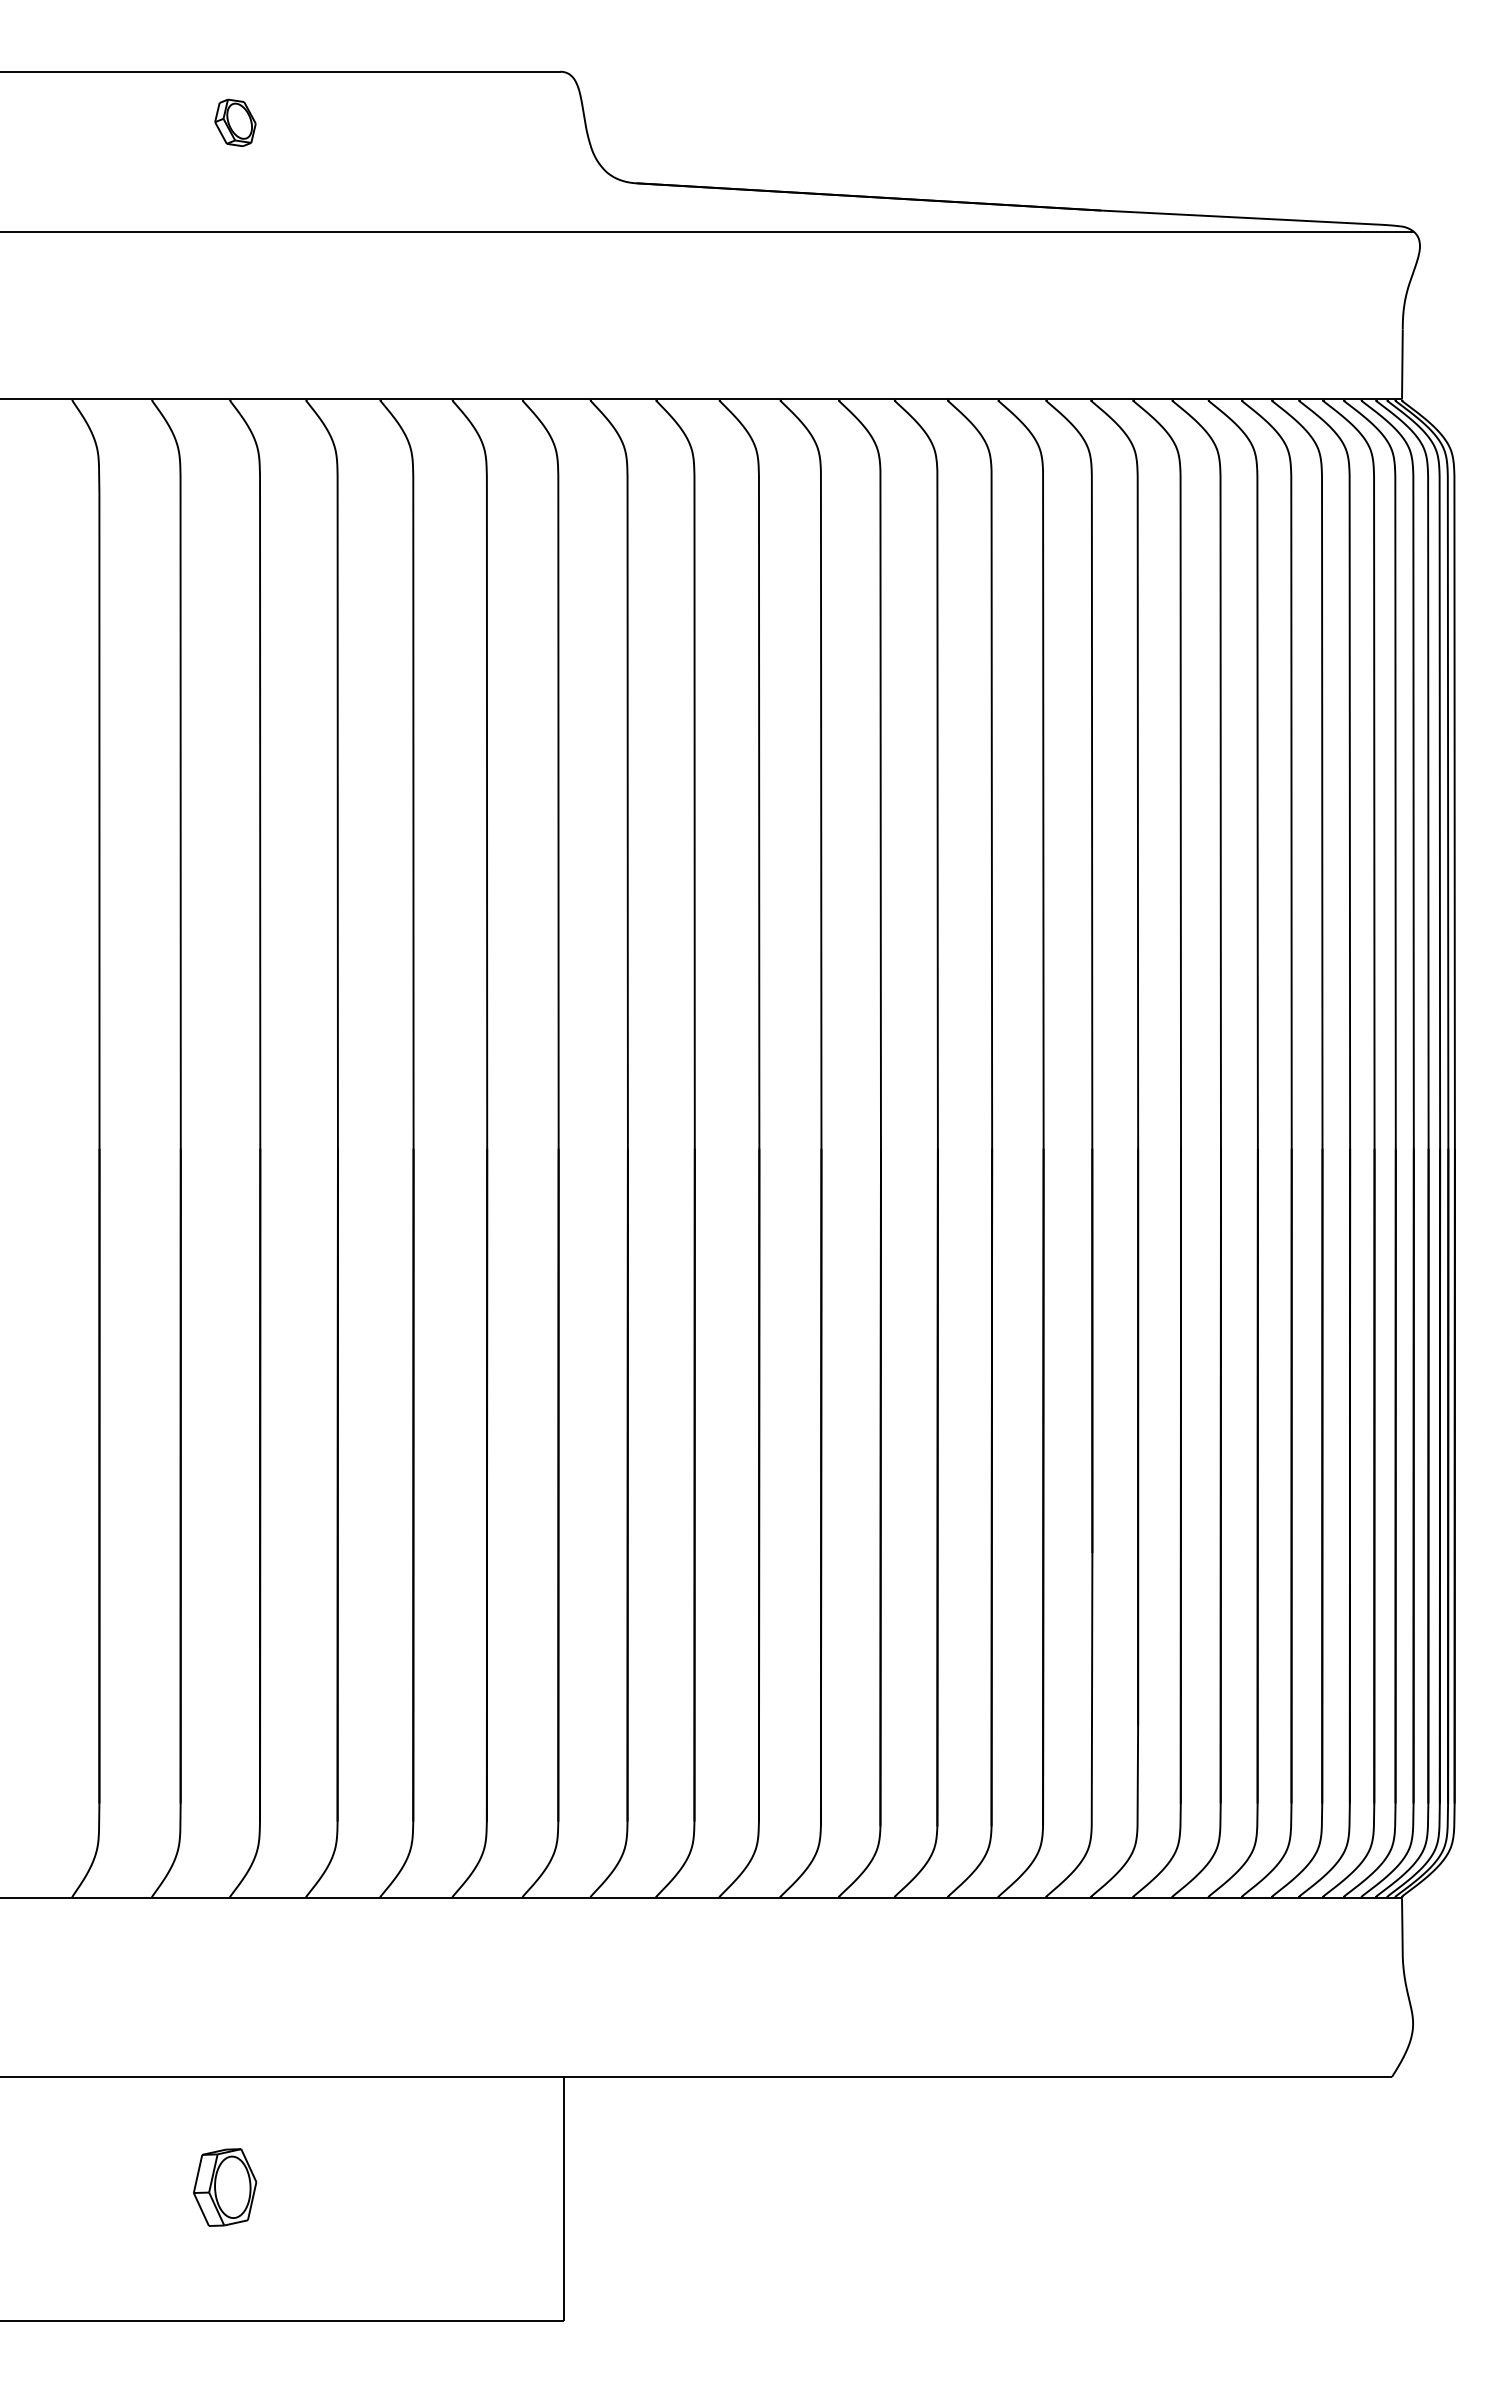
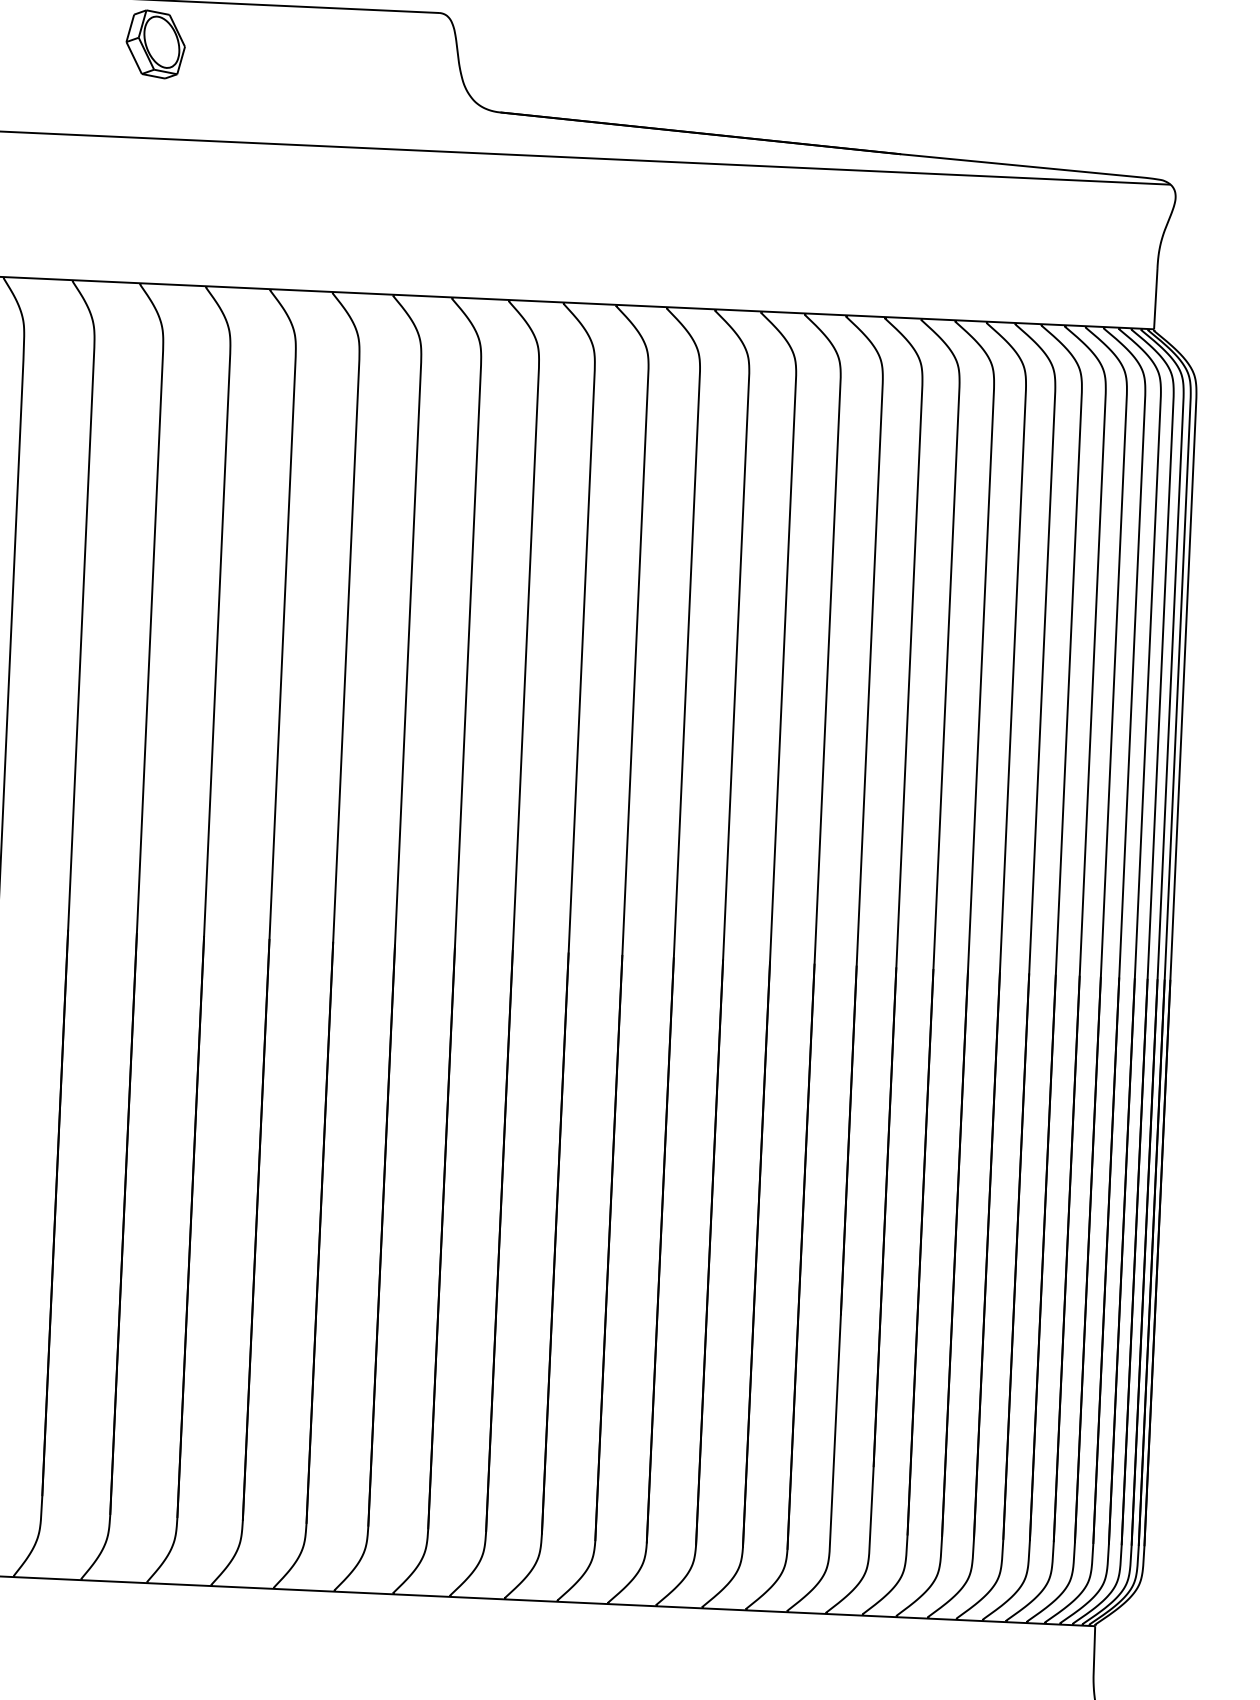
part: (235, 122) -> (155, 44), size x1.67

